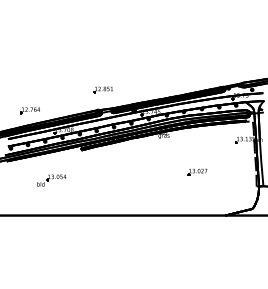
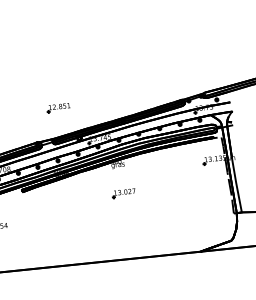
part: (102, 89) -> (57, 107), moved
part: (197, 171) -> (123, 192), moved

